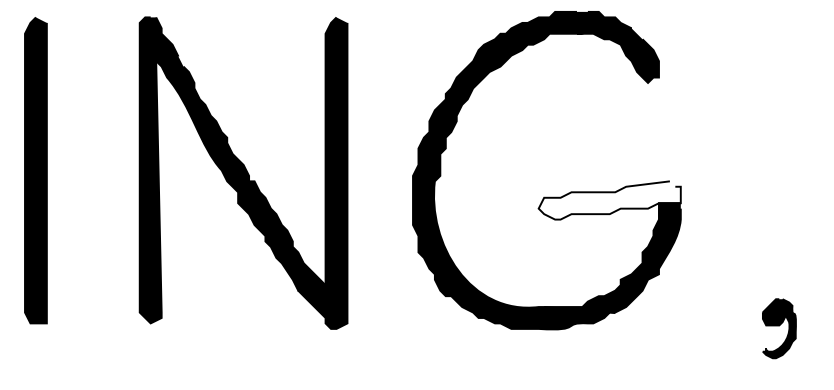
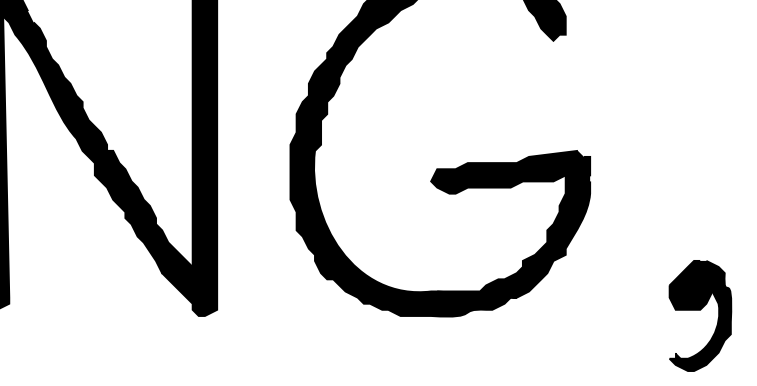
fill: (609, 200) -> (510, 172), added
part: (779, 328) -> (700, 315), size x1.67

